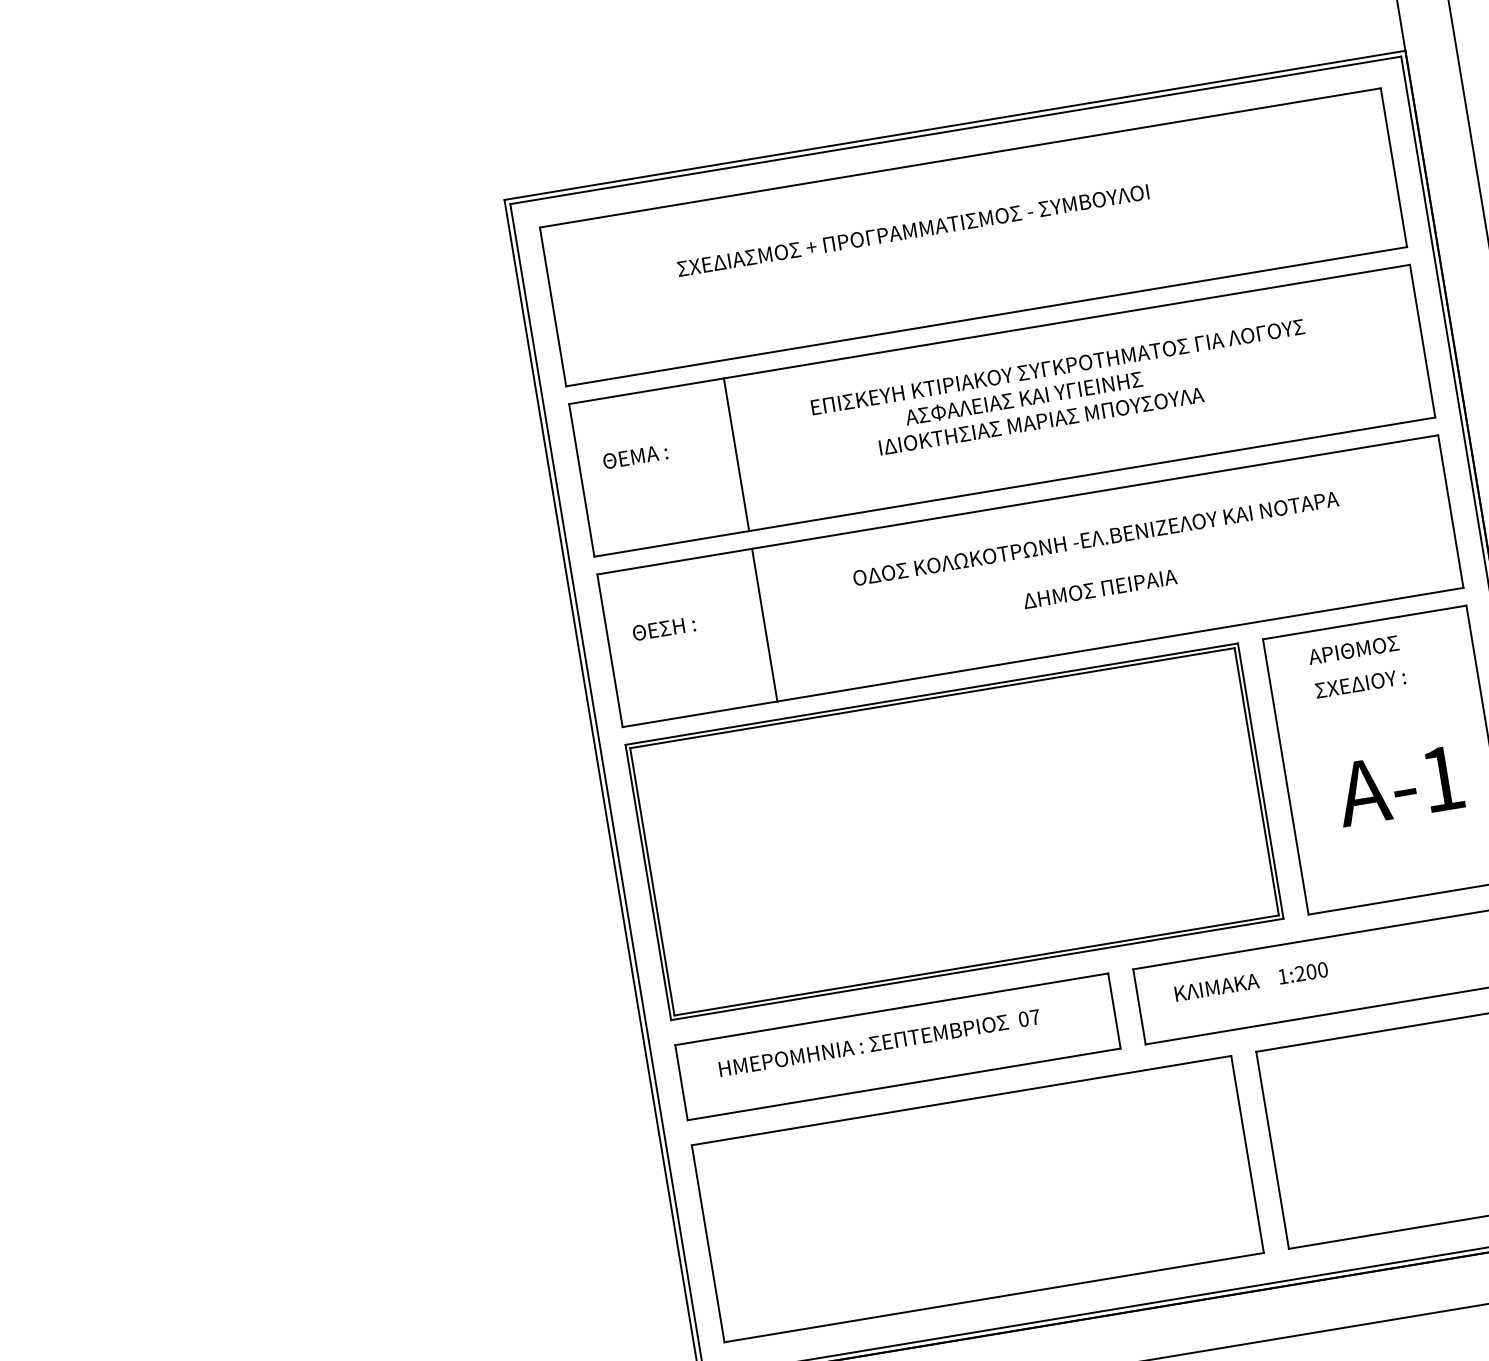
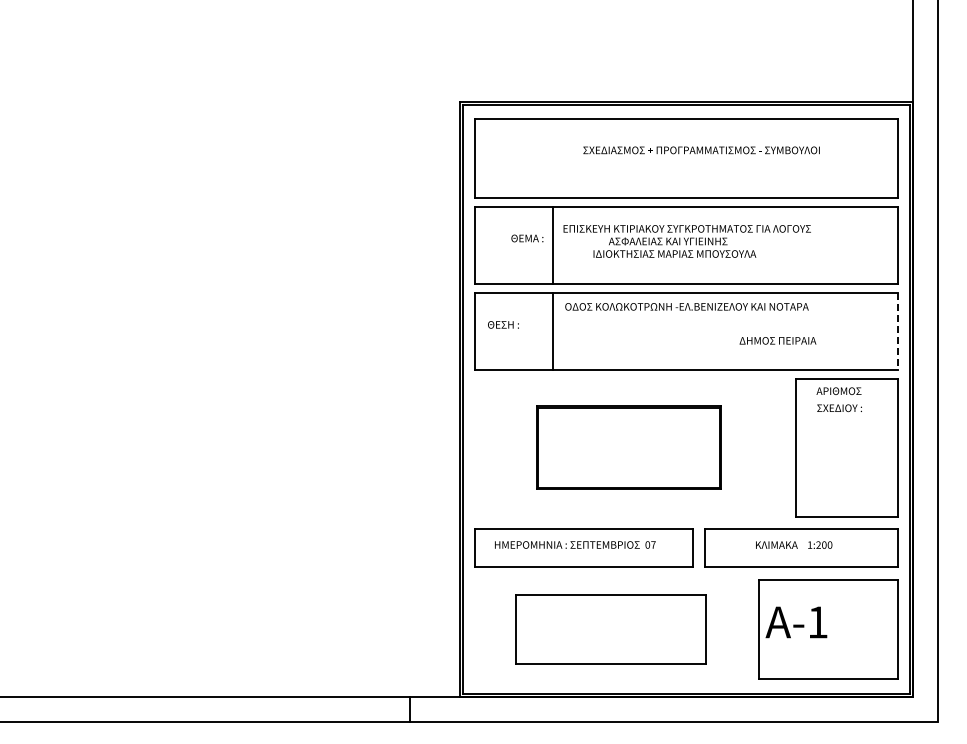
text: (913, 230) -> (701, 150), moved
text: (1060, 392) -> (686, 241), moved
text: (635, 456) -> (527, 238), moved
line: (1450, 512) -> (897, 331), solid -> dashed
text: (1094, 538) -> (686, 306), moved
text: (1099, 588) -> (777, 340), moved
text: (1399, 786) -> (796, 622), moved
part: (953, 831) -> (628, 447), size x0.6
text: (1251, 980) -> (794, 544), moved
part: (977, 1199) -> (610, 629), size x0.7

